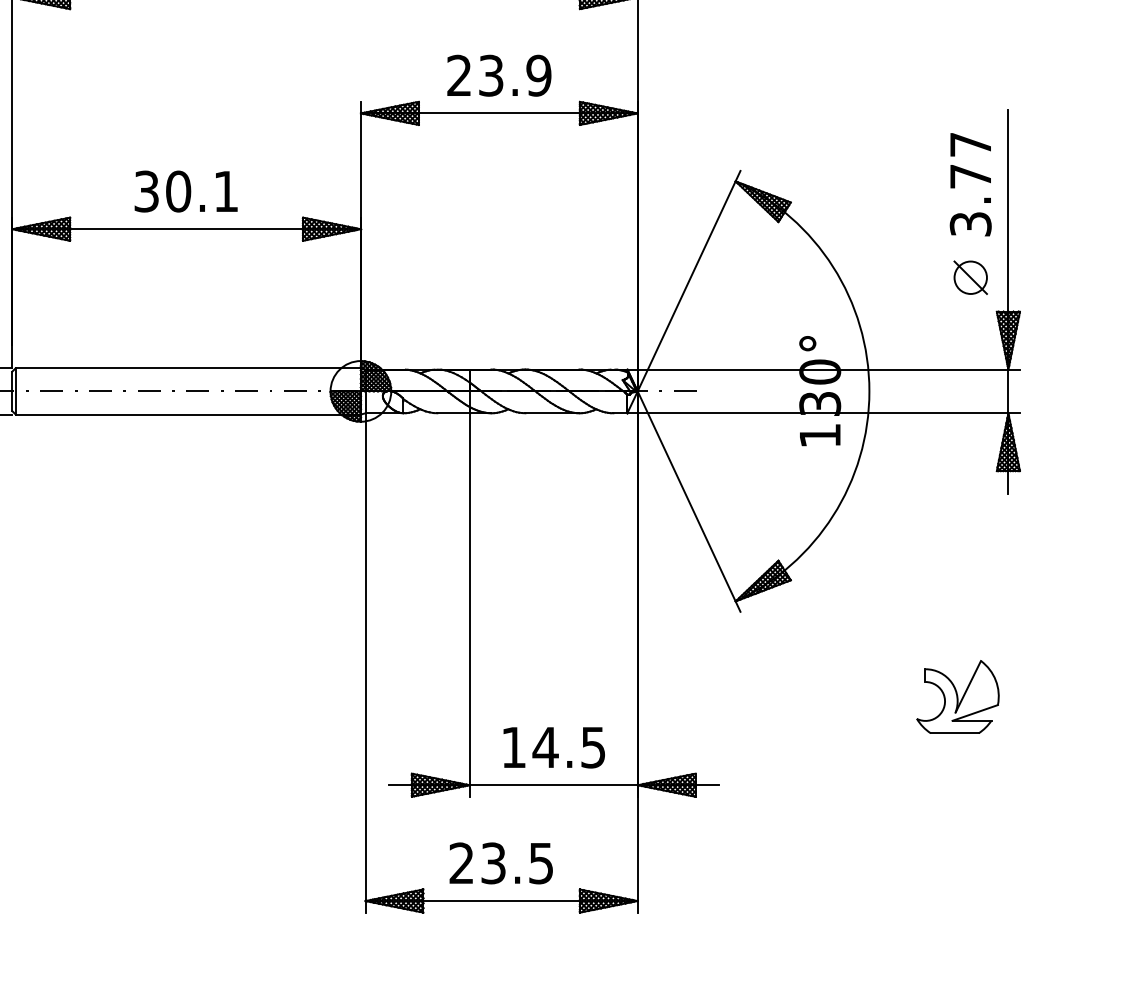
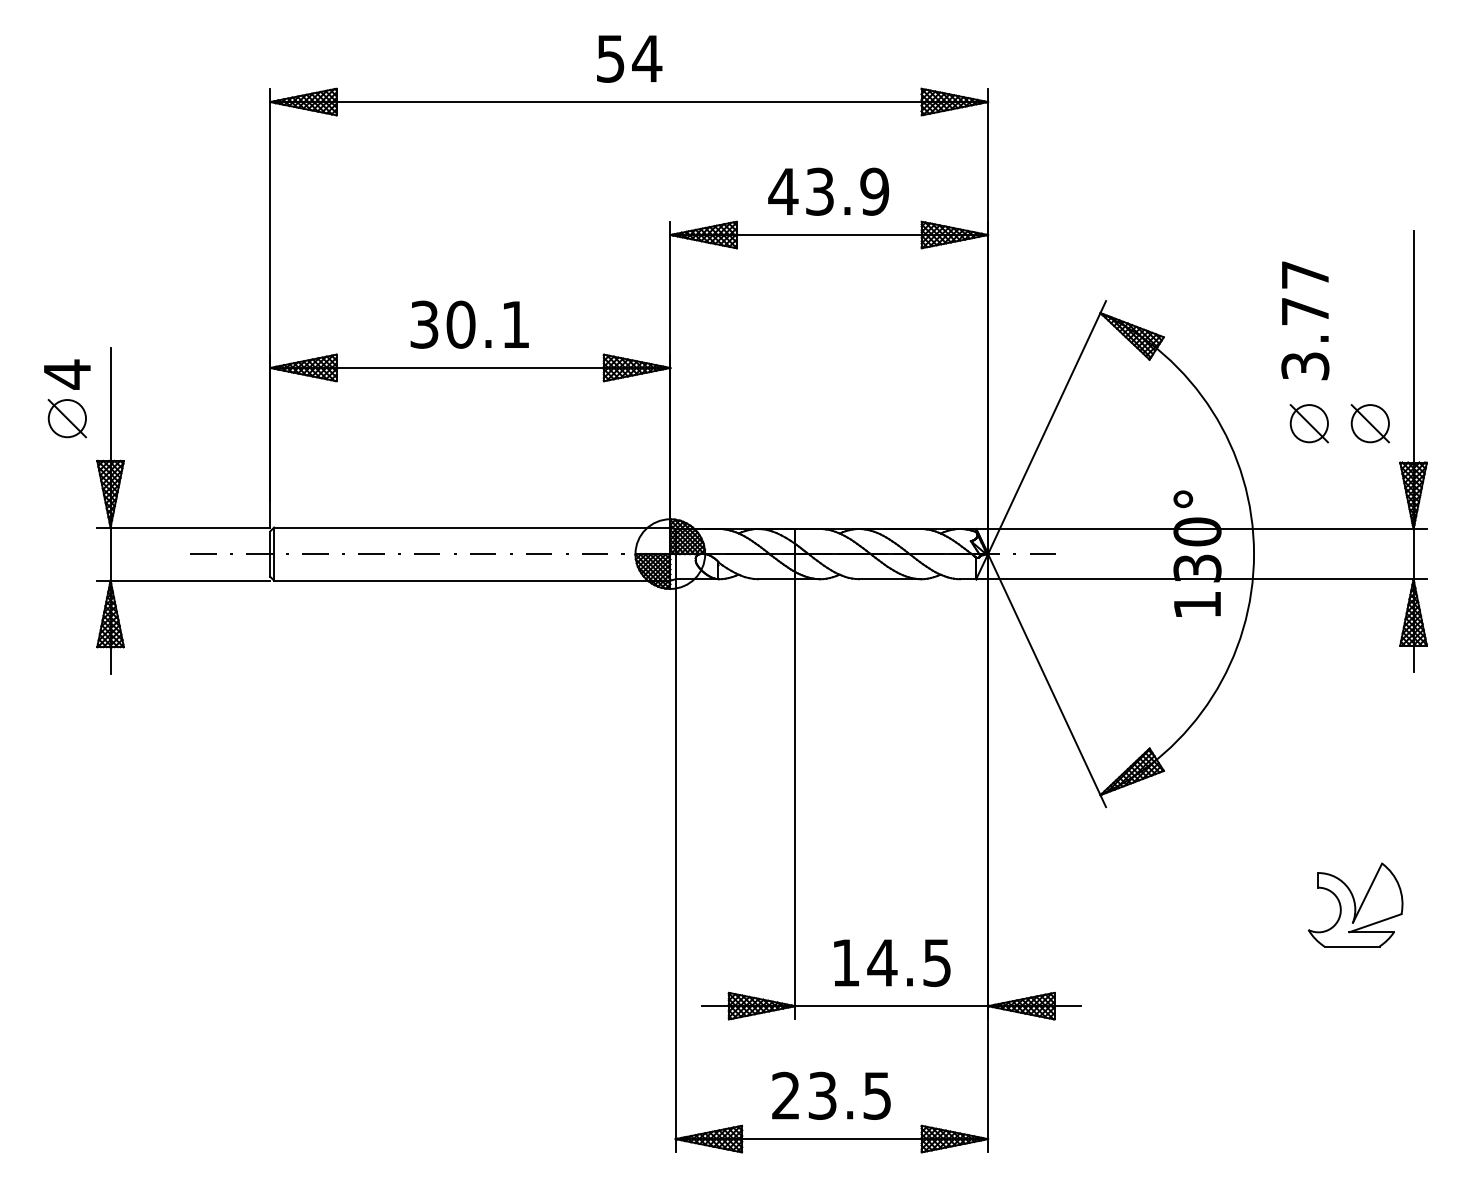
text: (459, 74) -> (783, 190), 23.9 -> 43.9
text: (970, 184) -> (1305, 320), moved
part: (916, 277) -> (1308, 423), added

